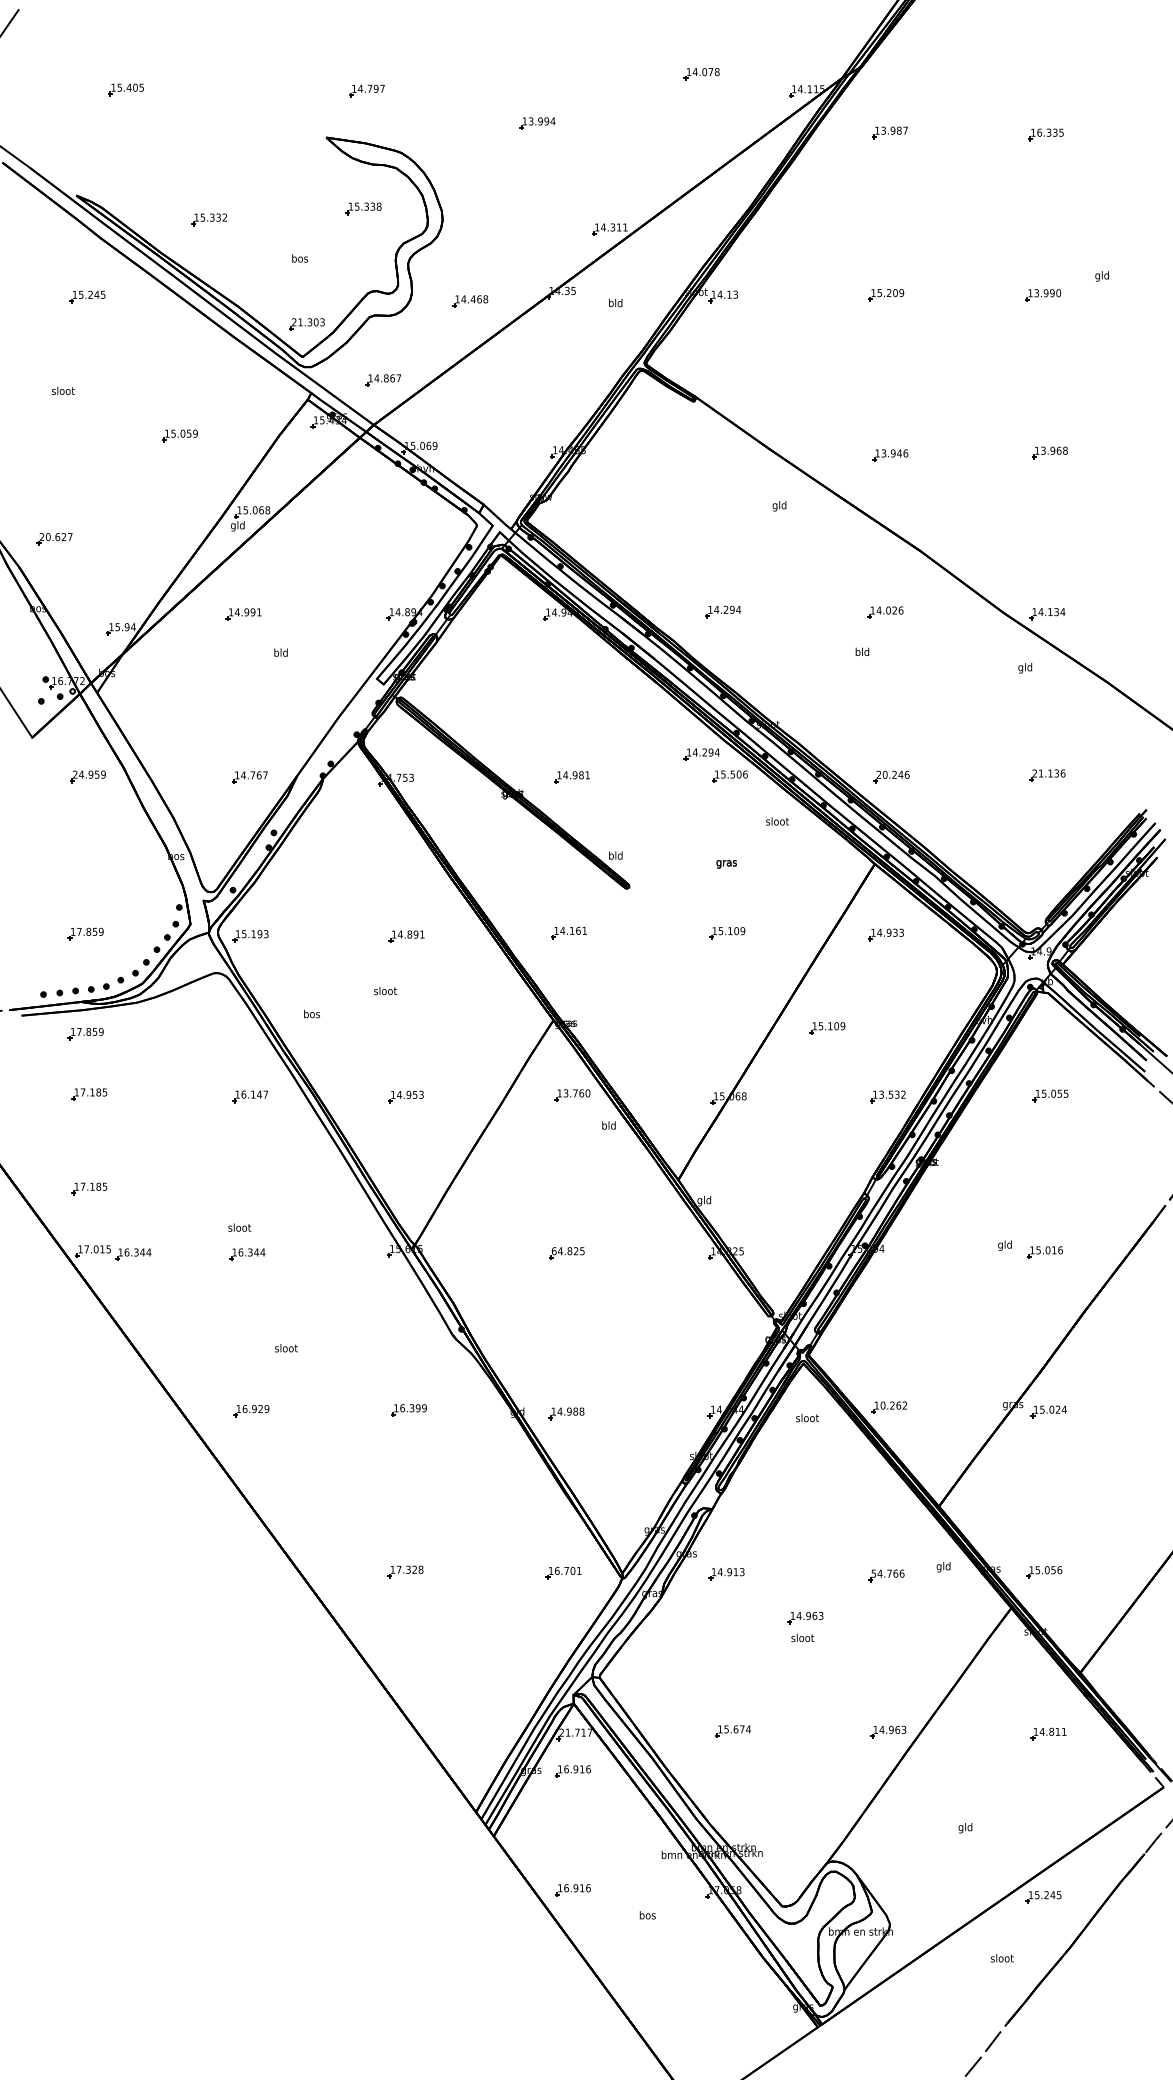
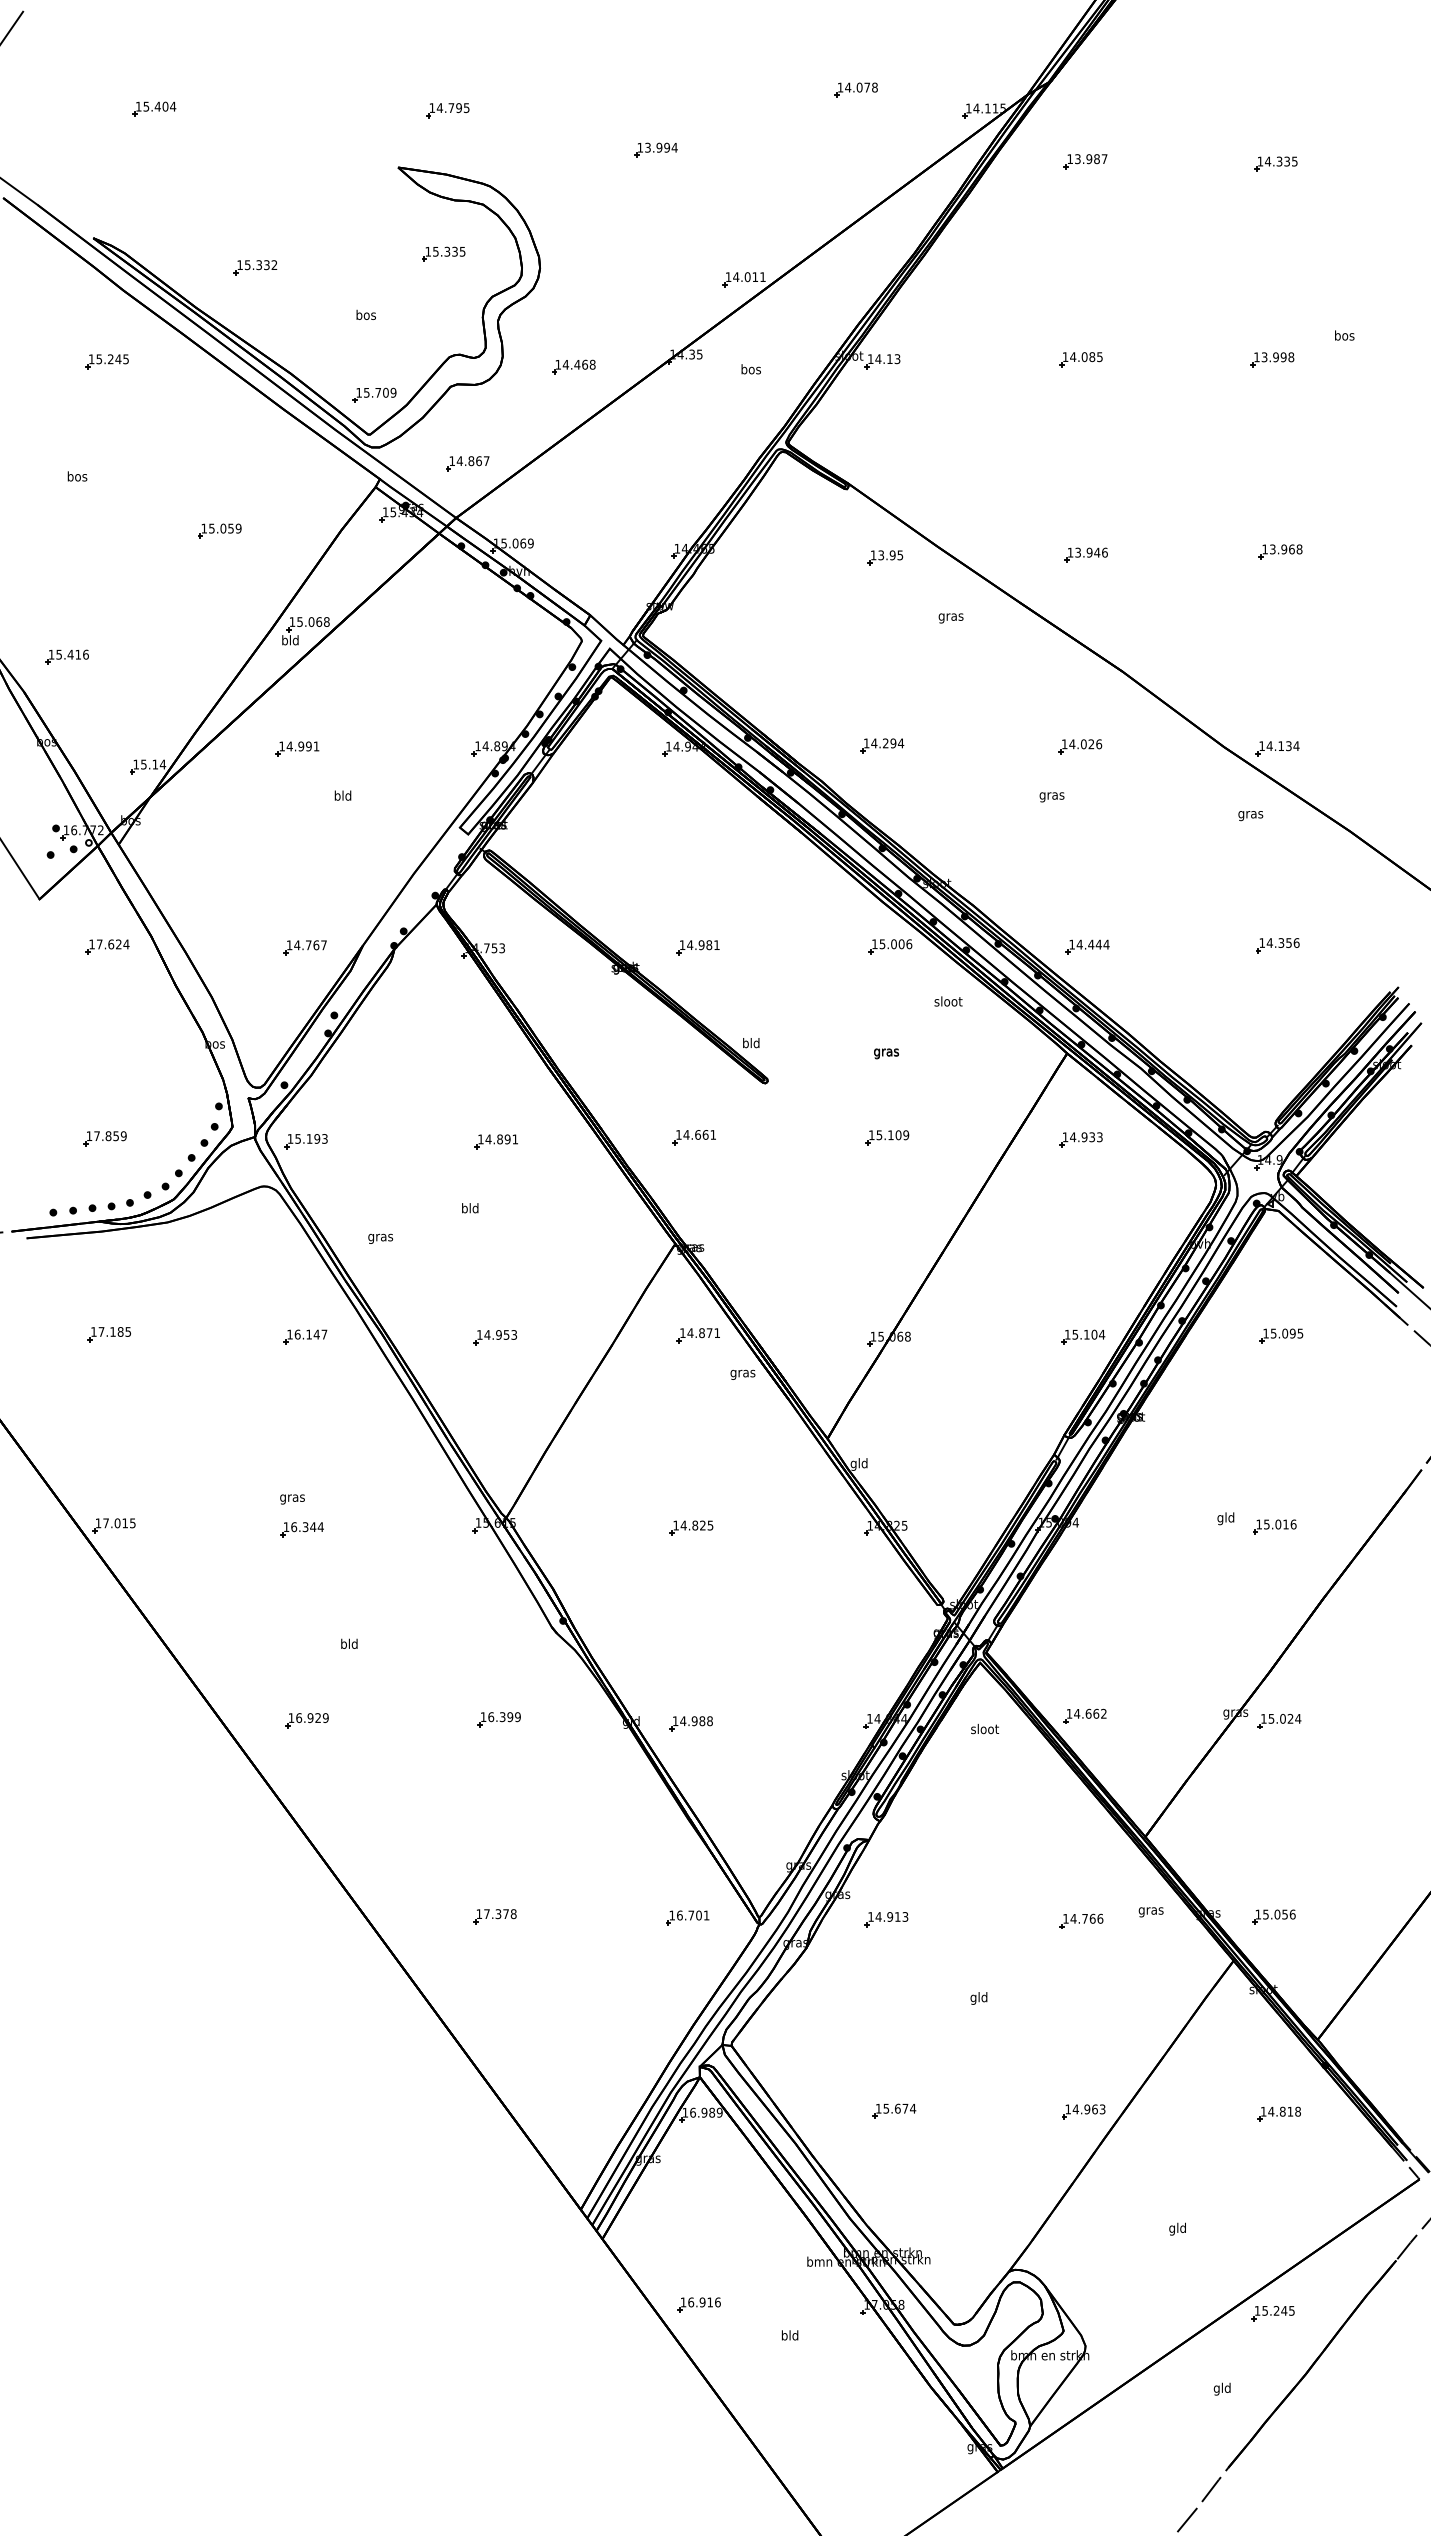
text: (142, 87) -> (173, 106), 15.405 -> 15.404
text: (382, 89) -> (466, 108), 14.797 -> 14.795
text: (1039, 132) -> (1267, 161), 16.335 -> 14.335
text: (379, 206) -> (462, 251), 15.338 -> 15.335
text: (612, 227) -> (747, 277), 14.311 -> 14.011
text: (1102, 276) -> (1344, 336), gld -> bos
text: (1058, 292) -> (1291, 356), 13.990 -> 13.998
text: (890, 293) -> (1086, 357), 15.209 -> 14.085
text: (615, 303) -> (750, 369), bld -> bos
text: (308, 322) -> (376, 392), 21.303 -> 15.709
text: (63, 390) -> (77, 476), sloot -> bos
part: (725, 457) -> (885, 557), added
text: (779, 505) -> (950, 616), gld -> gras
text: (233, 526) -> (284, 641), gld -> bld
text: (55, 536) -> (68, 654), 20.627 -> 15.416
text: (127, 627) -> (155, 764), 15.94 -> 15.14
text: (862, 652) -> (1051, 795), bld -> gras
text: (1025, 668) -> (1250, 814), gld -> gras
part: (702, 754) -> (856, 919), removed
text: (1045, 773) -> (1275, 942), 21.136 -> 14.356
text: (89, 774) -> (109, 944), 24.959 -> 17.624
text: (732, 774) -> (893, 944), 15.506 -> 15.006
text: (893, 774) -> (1089, 944), 20.246 -> 14.444
text: (571, 930) -> (697, 1134), 14.161 -> 14.661
text: (385, 991) -> (470, 1208), sloot -> bld
text: (311, 1014) -> (380, 1237), bos -> gras
part: (827, 1028) -> (1009, 1253), removed
part: (85, 1033) -> (104, 1260), removed
text: (576, 1093) -> (703, 1333), 13.760 -> 14.871
text: (1059, 1093) -> (1292, 1333), 15.055 -> 15.095
text: (892, 1094) -> (1088, 1334), 13.532 -> 15.104
text: (608, 1126) -> (742, 1373), bld -> gras
part: (88, 1188) -> (108, 1449), removed
text: (239, 1228) -> (292, 1497), sloot -> gras
text: (554, 1251) -> (676, 1525), 64.825 -> 14.825
part: (133, 1254) -> (162, 1529), removed
text: (286, 1347) -> (349, 1643), sloot -> bld
text: (887, 1405) -> (1082, 1713), 10.262 -> 14.662
text: (943, 1566) -> (1150, 1910), gld -> gras
text: (414, 1569) -> (505, 1913), 17.328 -> 17.378
text: (873, 1573) -> (1065, 1918), 54.766 -> 14.766
part: (805, 1617) -> (982, 1972), removed
text: (802, 1639) -> (979, 1998), sloot -> gld
text: (1063, 1731) -> (1297, 2111), 14.811 -> 14.818
text: (575, 1732) -> (702, 2112), 21.717 -> 16.989
part: (572, 1771) -> (698, 2159), removed
text: (647, 1915) -> (789, 2335), bos -> bld
text: (1002, 1958) -> (1222, 2388), sloot -> gld

